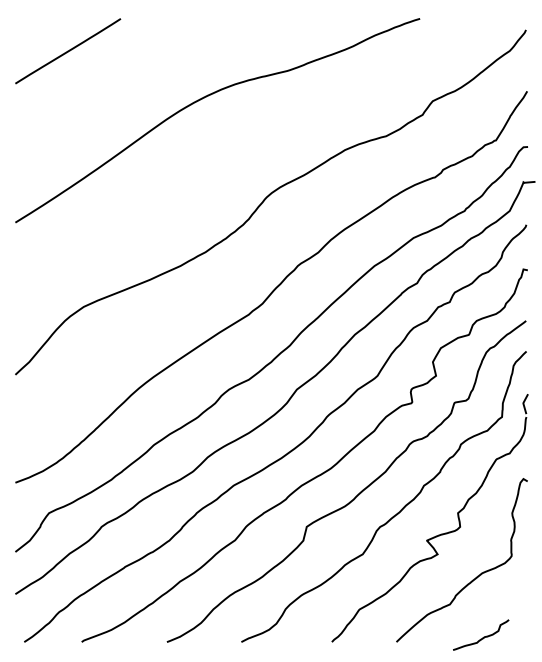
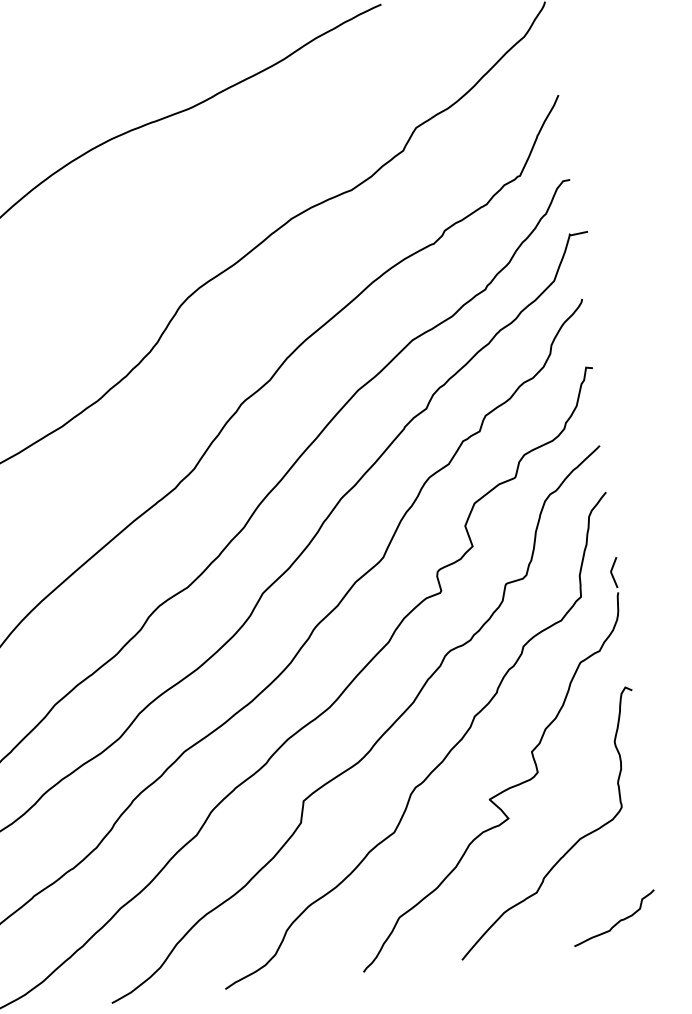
curve: (483, 636) -> (618, 919), moved

